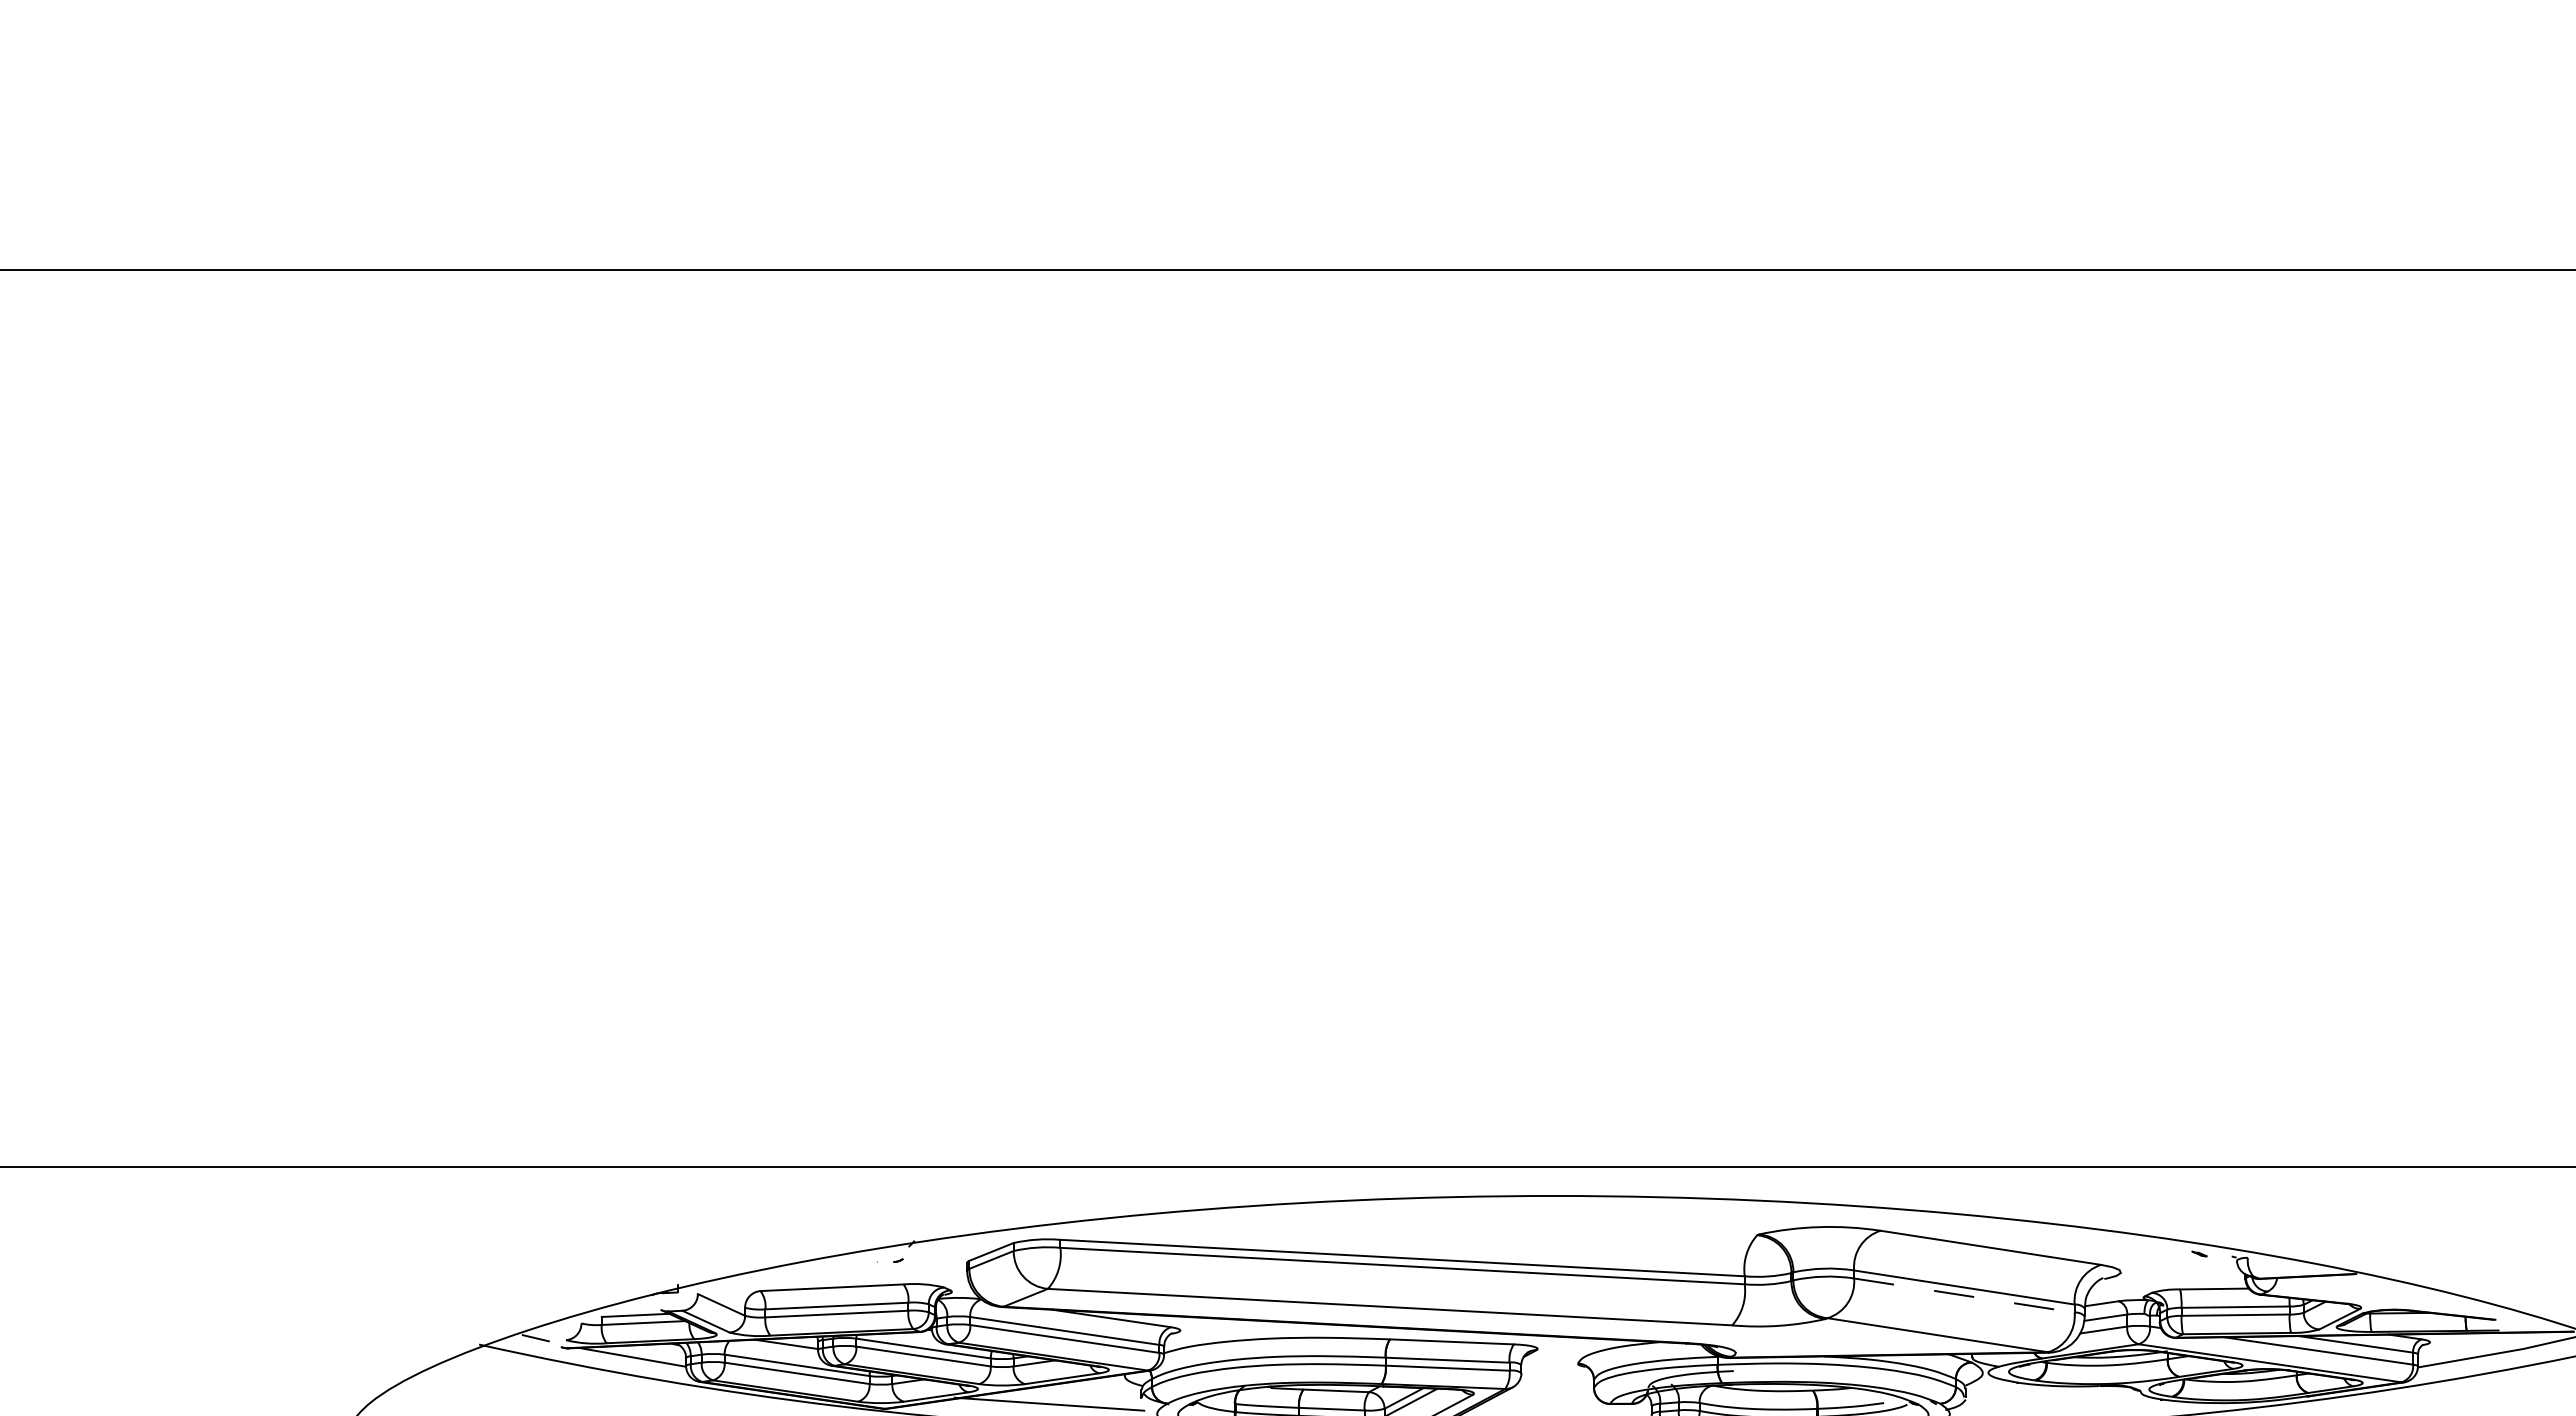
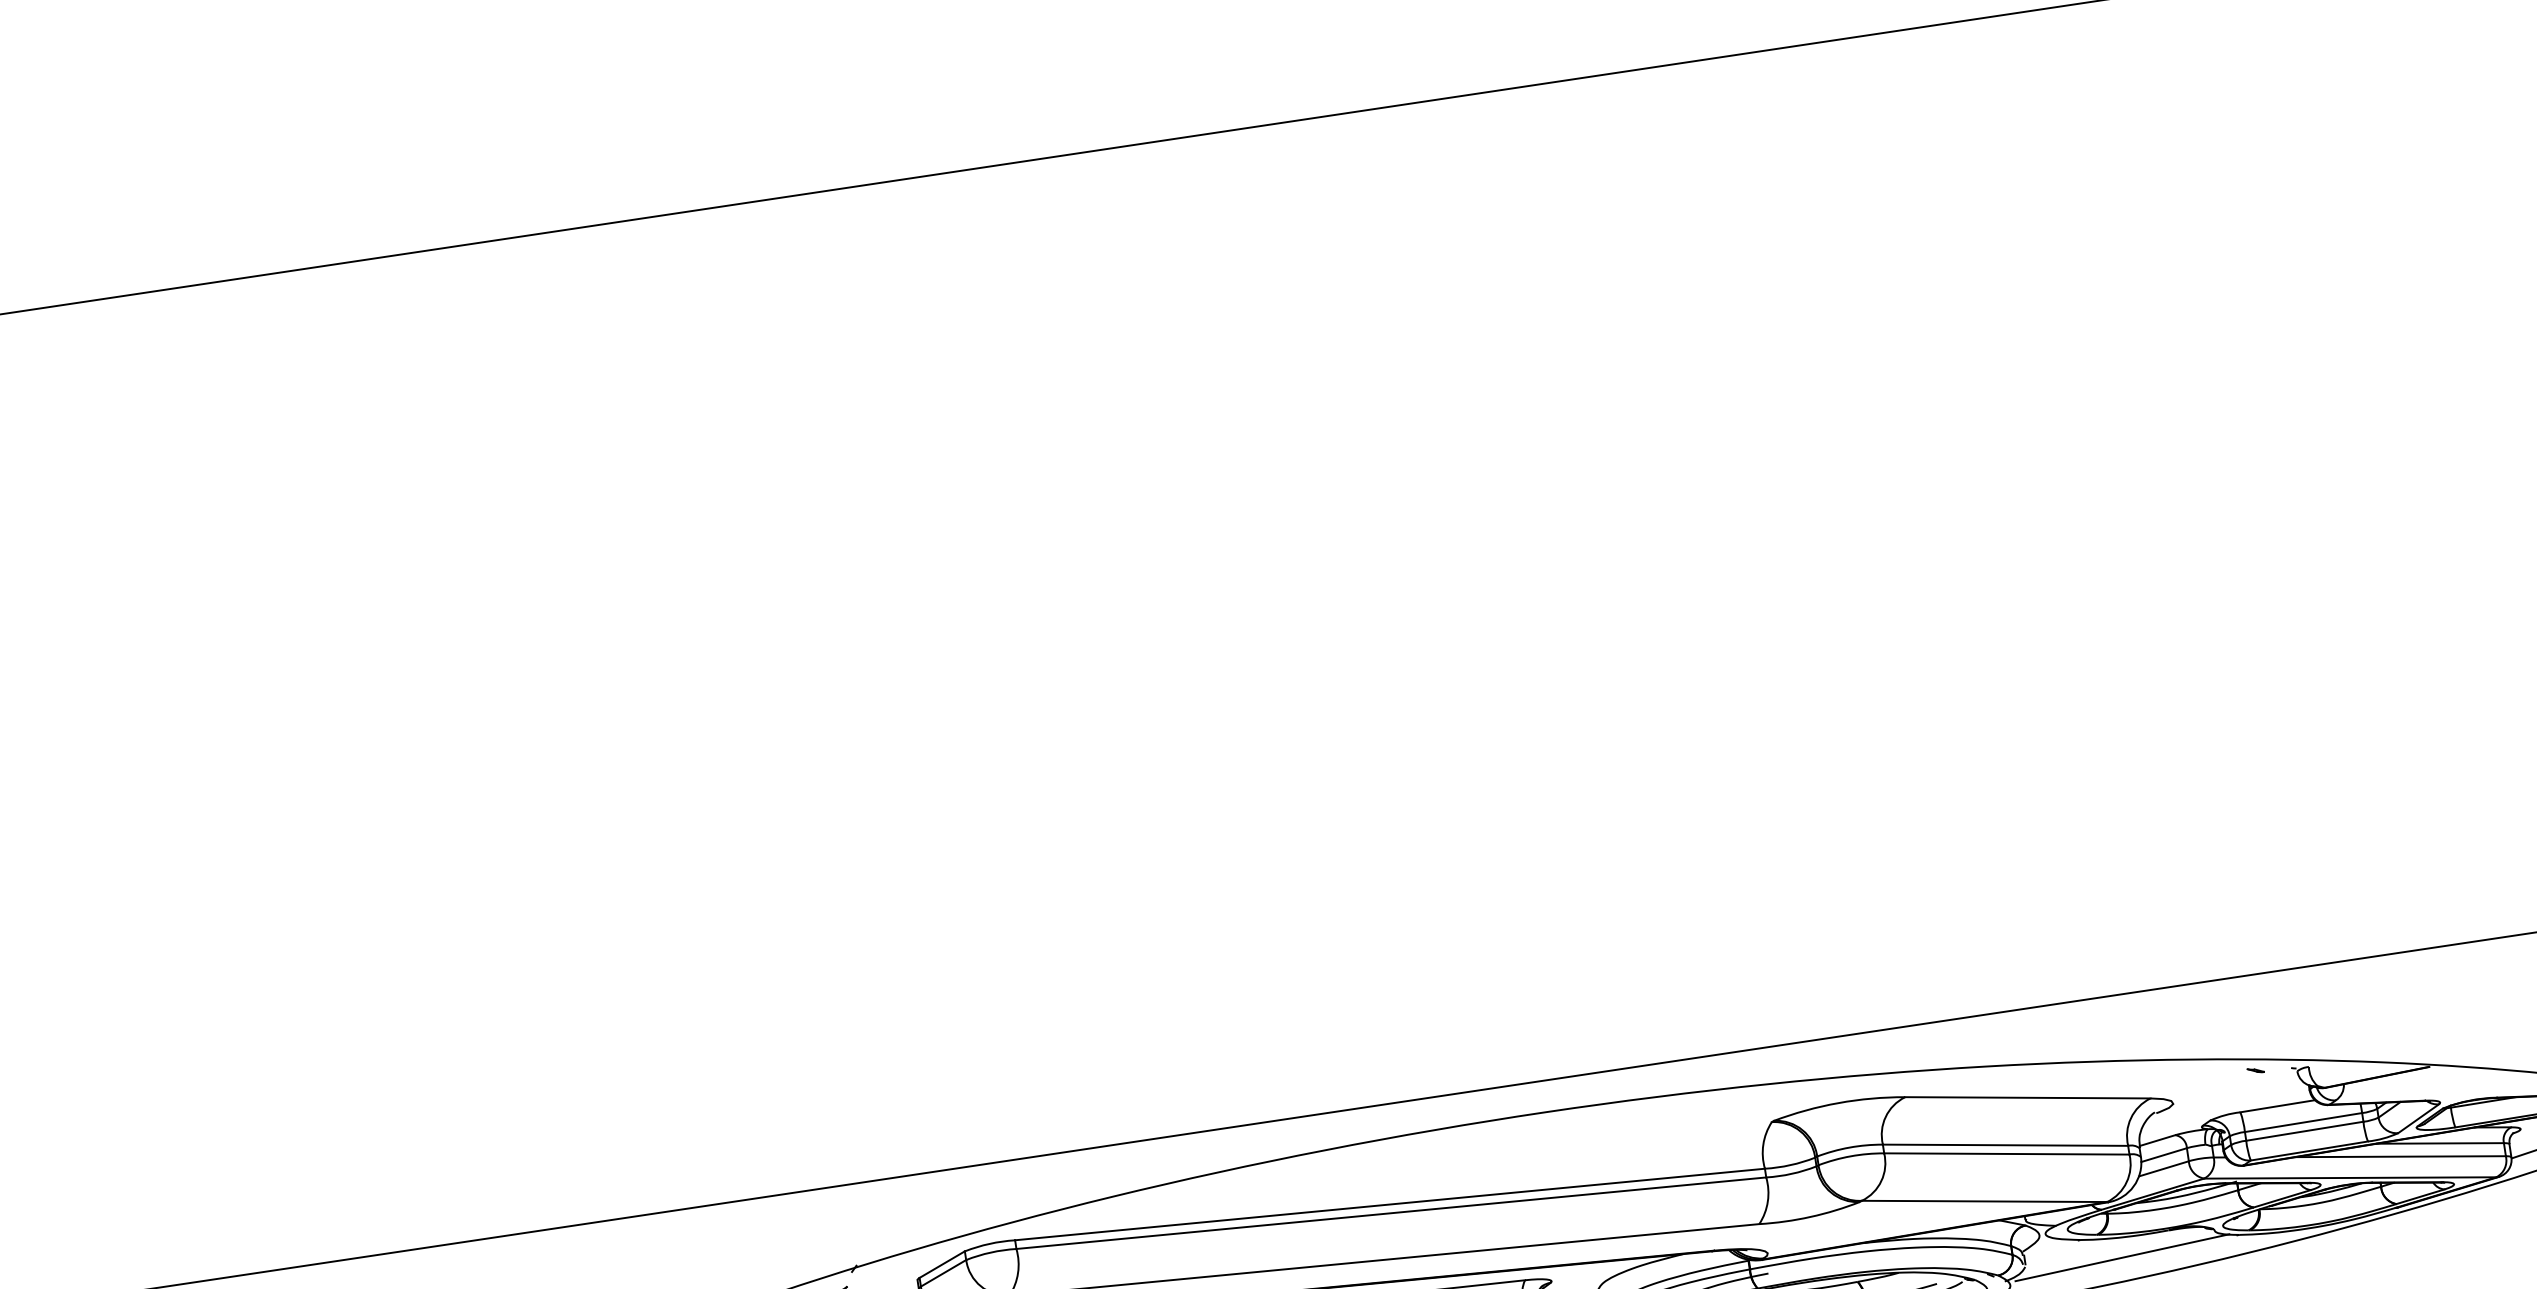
line: (1964, 1295) -> (2006, 1153), dashed -> solid
line: (2054, 1404) -> (2122, 1257), added

